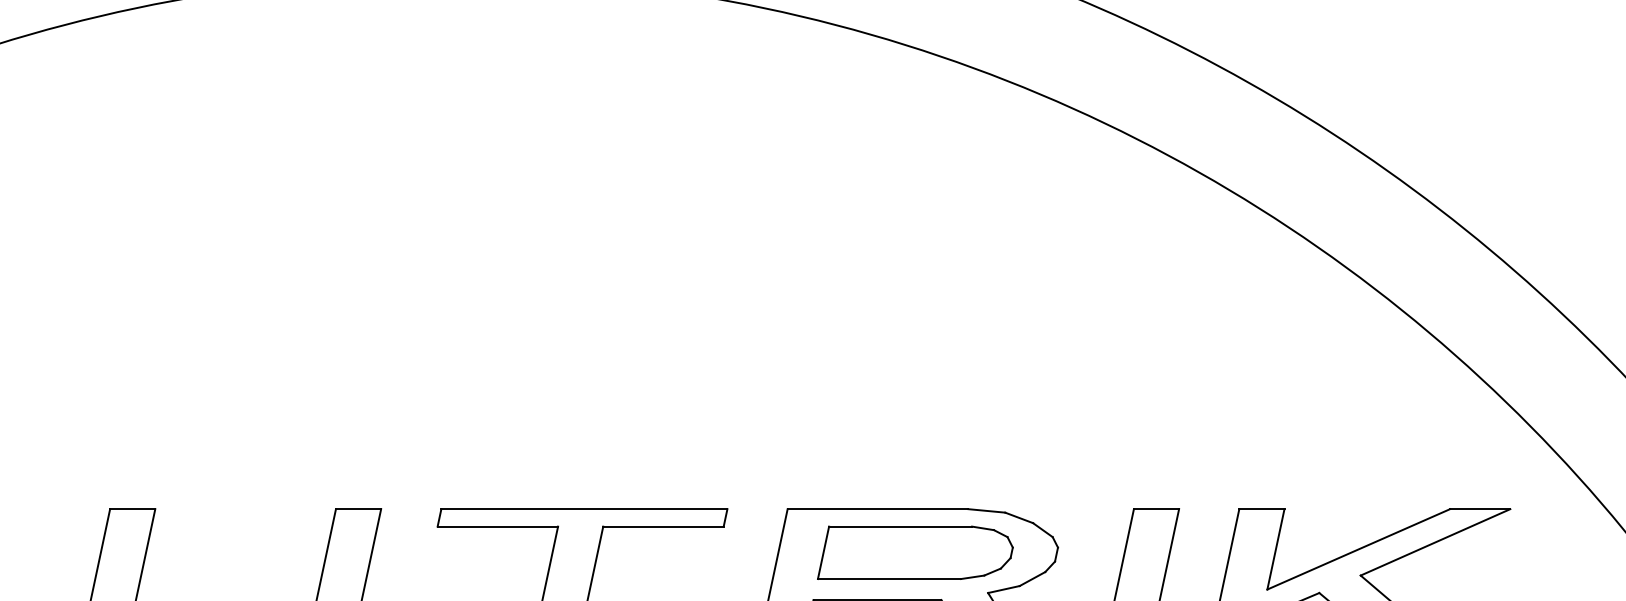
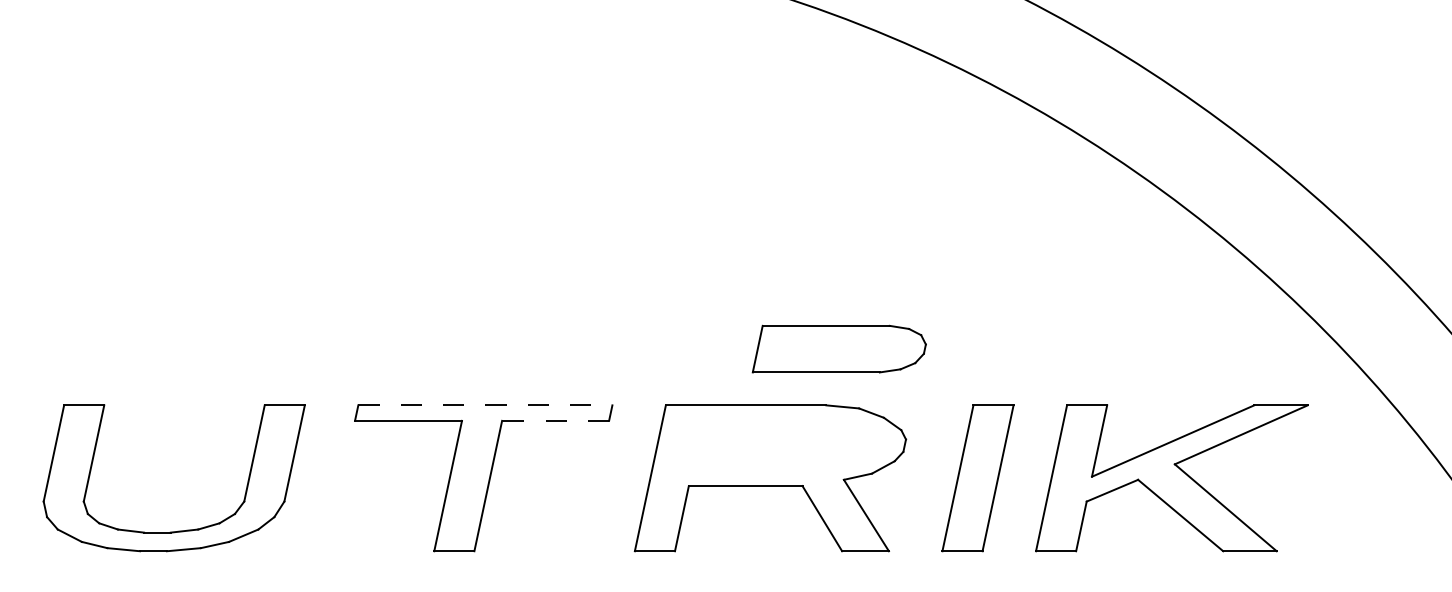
line: (584, 509) -> (485, 405), solid -> dashed
line: (663, 526) -> (555, 420), solid -> dashed
part: (914, 552) -> (838, 348), moved

